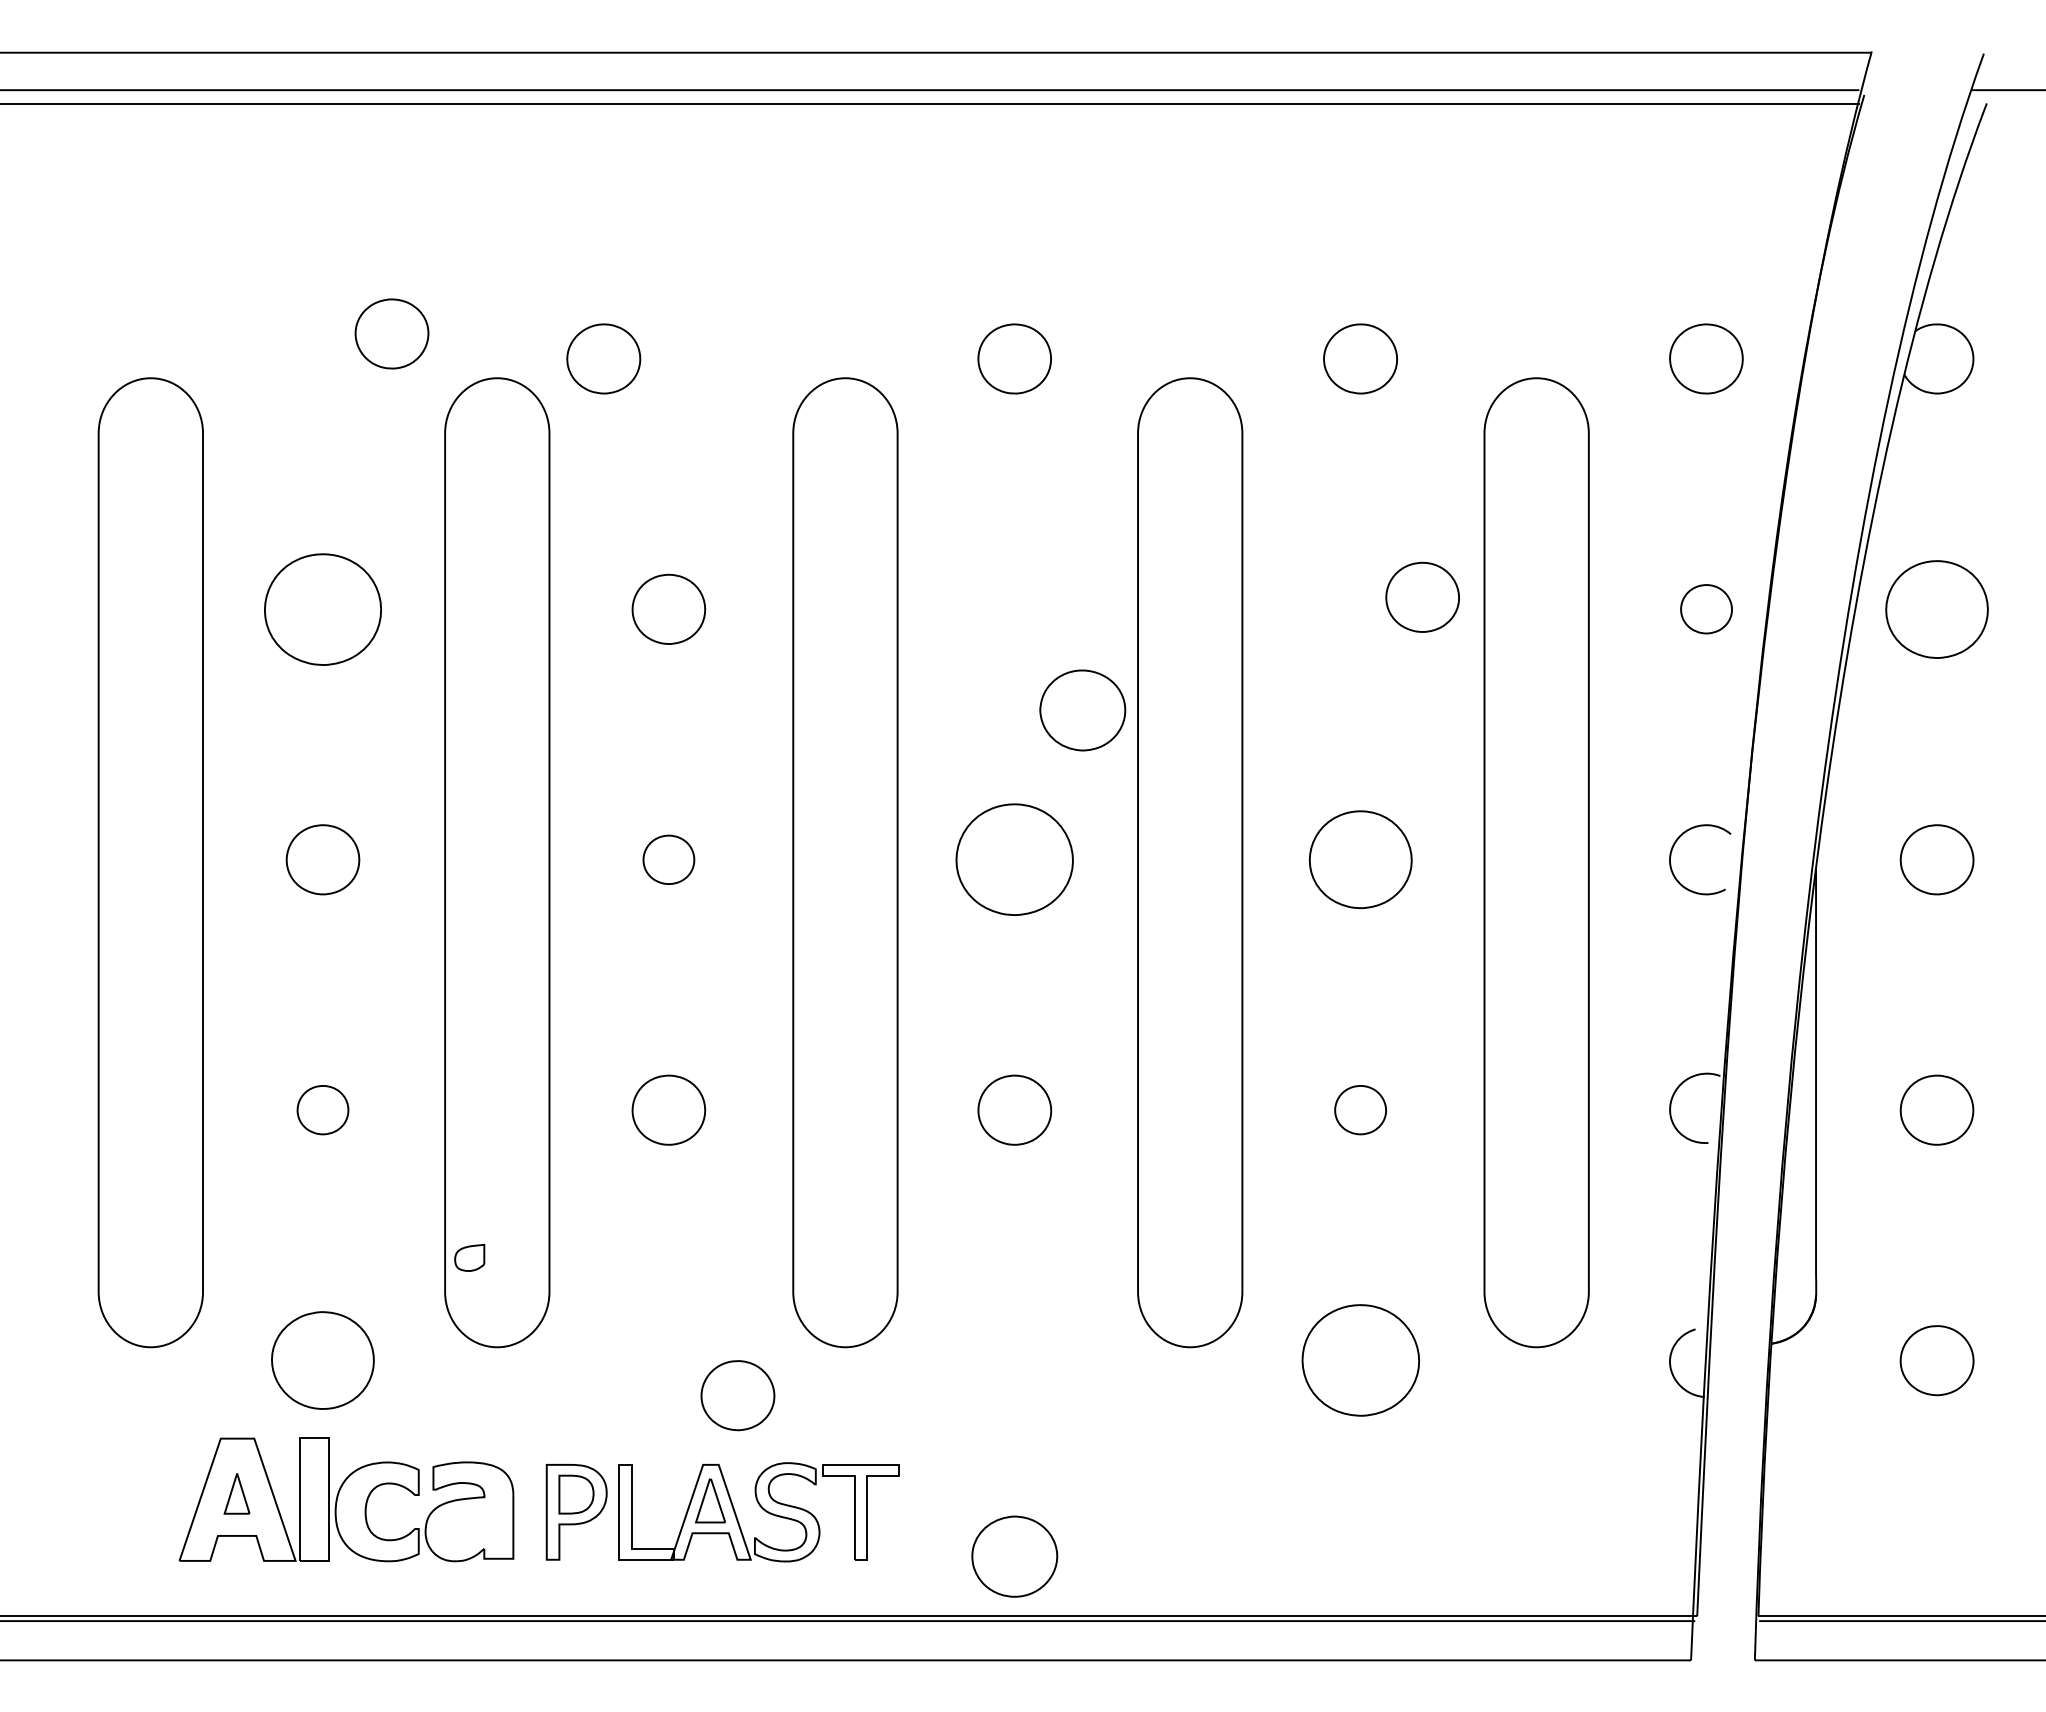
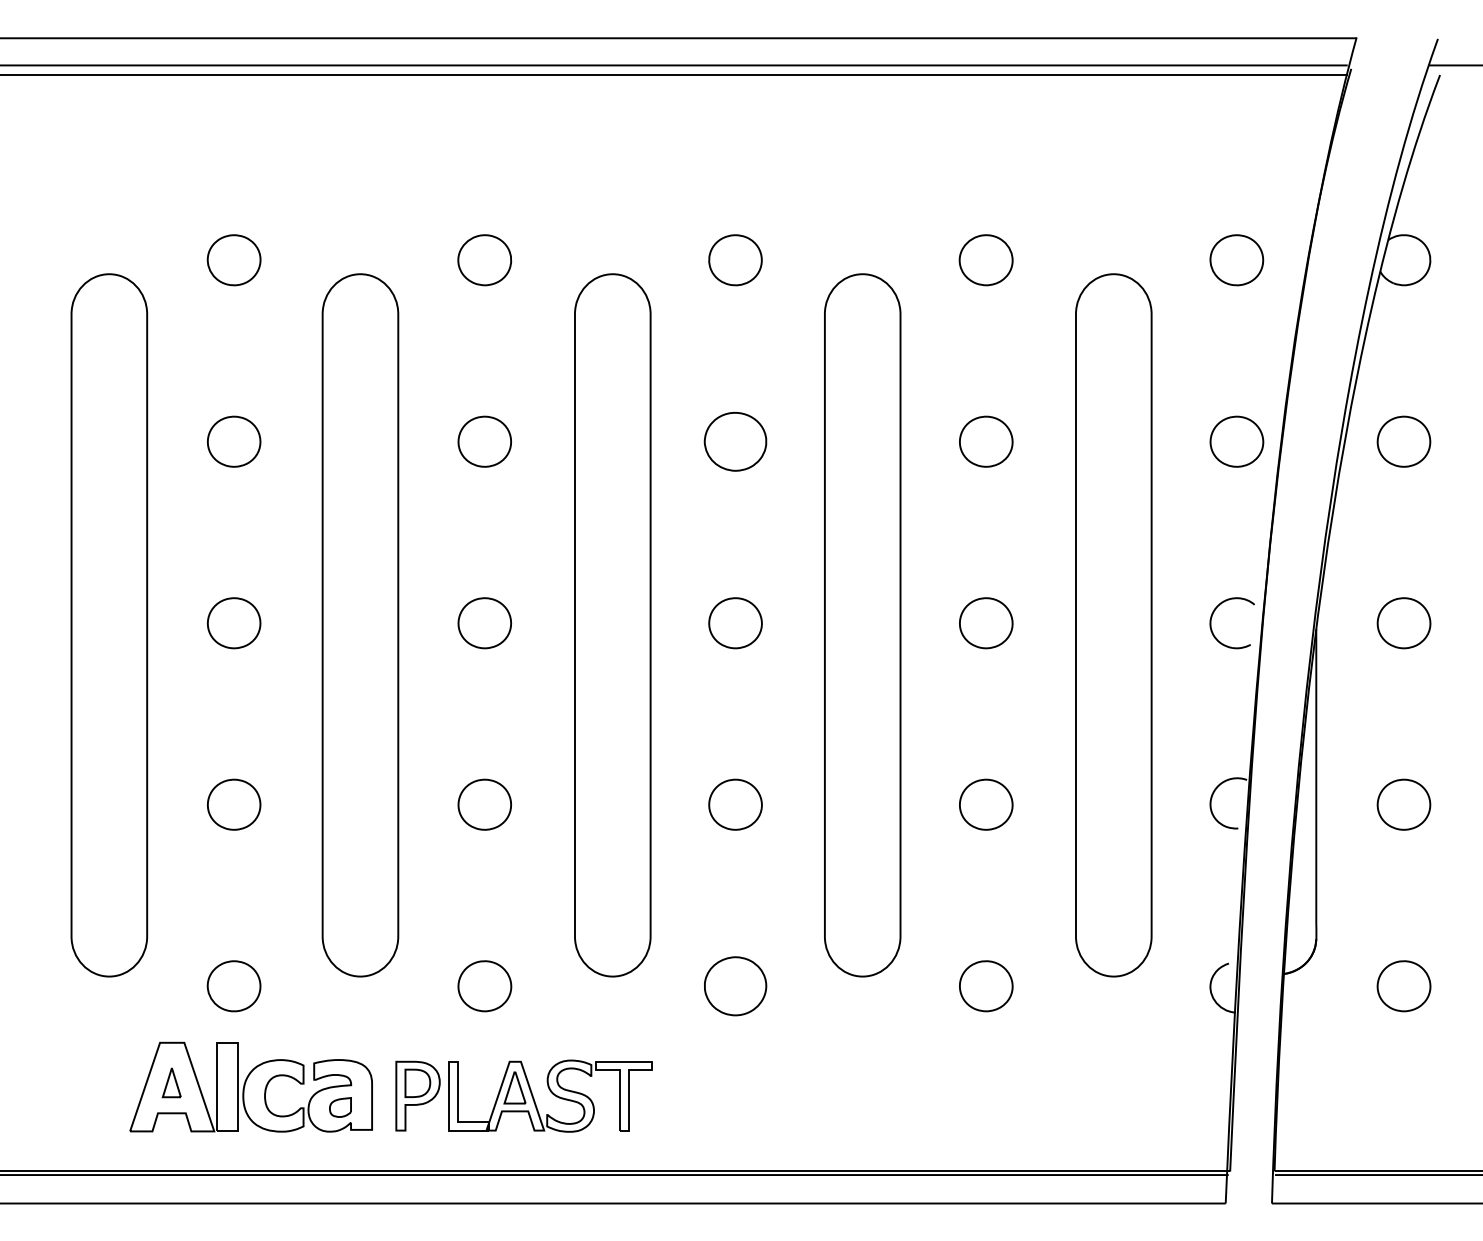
part: (391, 333) -> (233, 259), moved
part: (603, 358) -> (484, 259), moved
part: (1422, 596) -> (986, 441), moved
part: (322, 608) -> (233, 441), size x0.62
part: (1706, 608) -> (1236, 441), size x1.43
part: (1936, 608) -> (1403, 441), size x0.71
part: (1082, 710) -> (735, 441), moved
part: (668, 859) -> (484, 623), size x1.43
part: (1014, 859) -> (735, 623), size x0.62
part: (1360, 859) -> (986, 623), size x0.71
part: (322, 1109) -> (233, 804), size x1.43
part: (1360, 1109) -> (986, 804), size x1.43
part: (469, 1257) -> (340, 1107), moved
part: (322, 1360) -> (233, 986), size x0.71
part: (1360, 1360) -> (986, 986), size x0.62
part: (737, 1395) -> (484, 986), moved
part: (1014, 1556) -> (735, 986), moved

